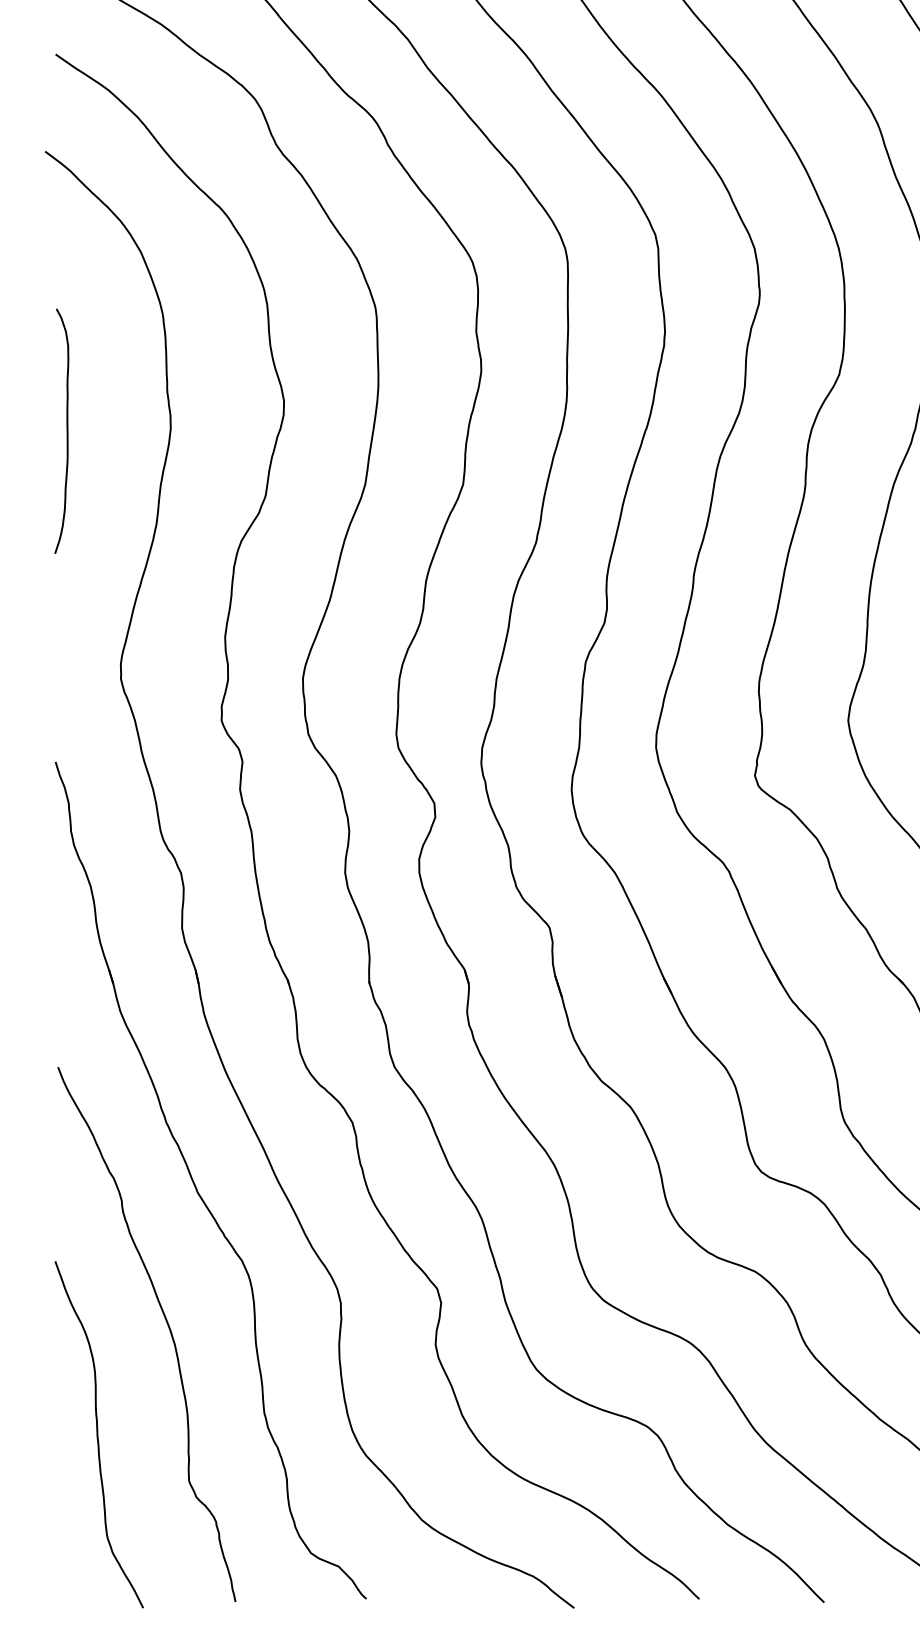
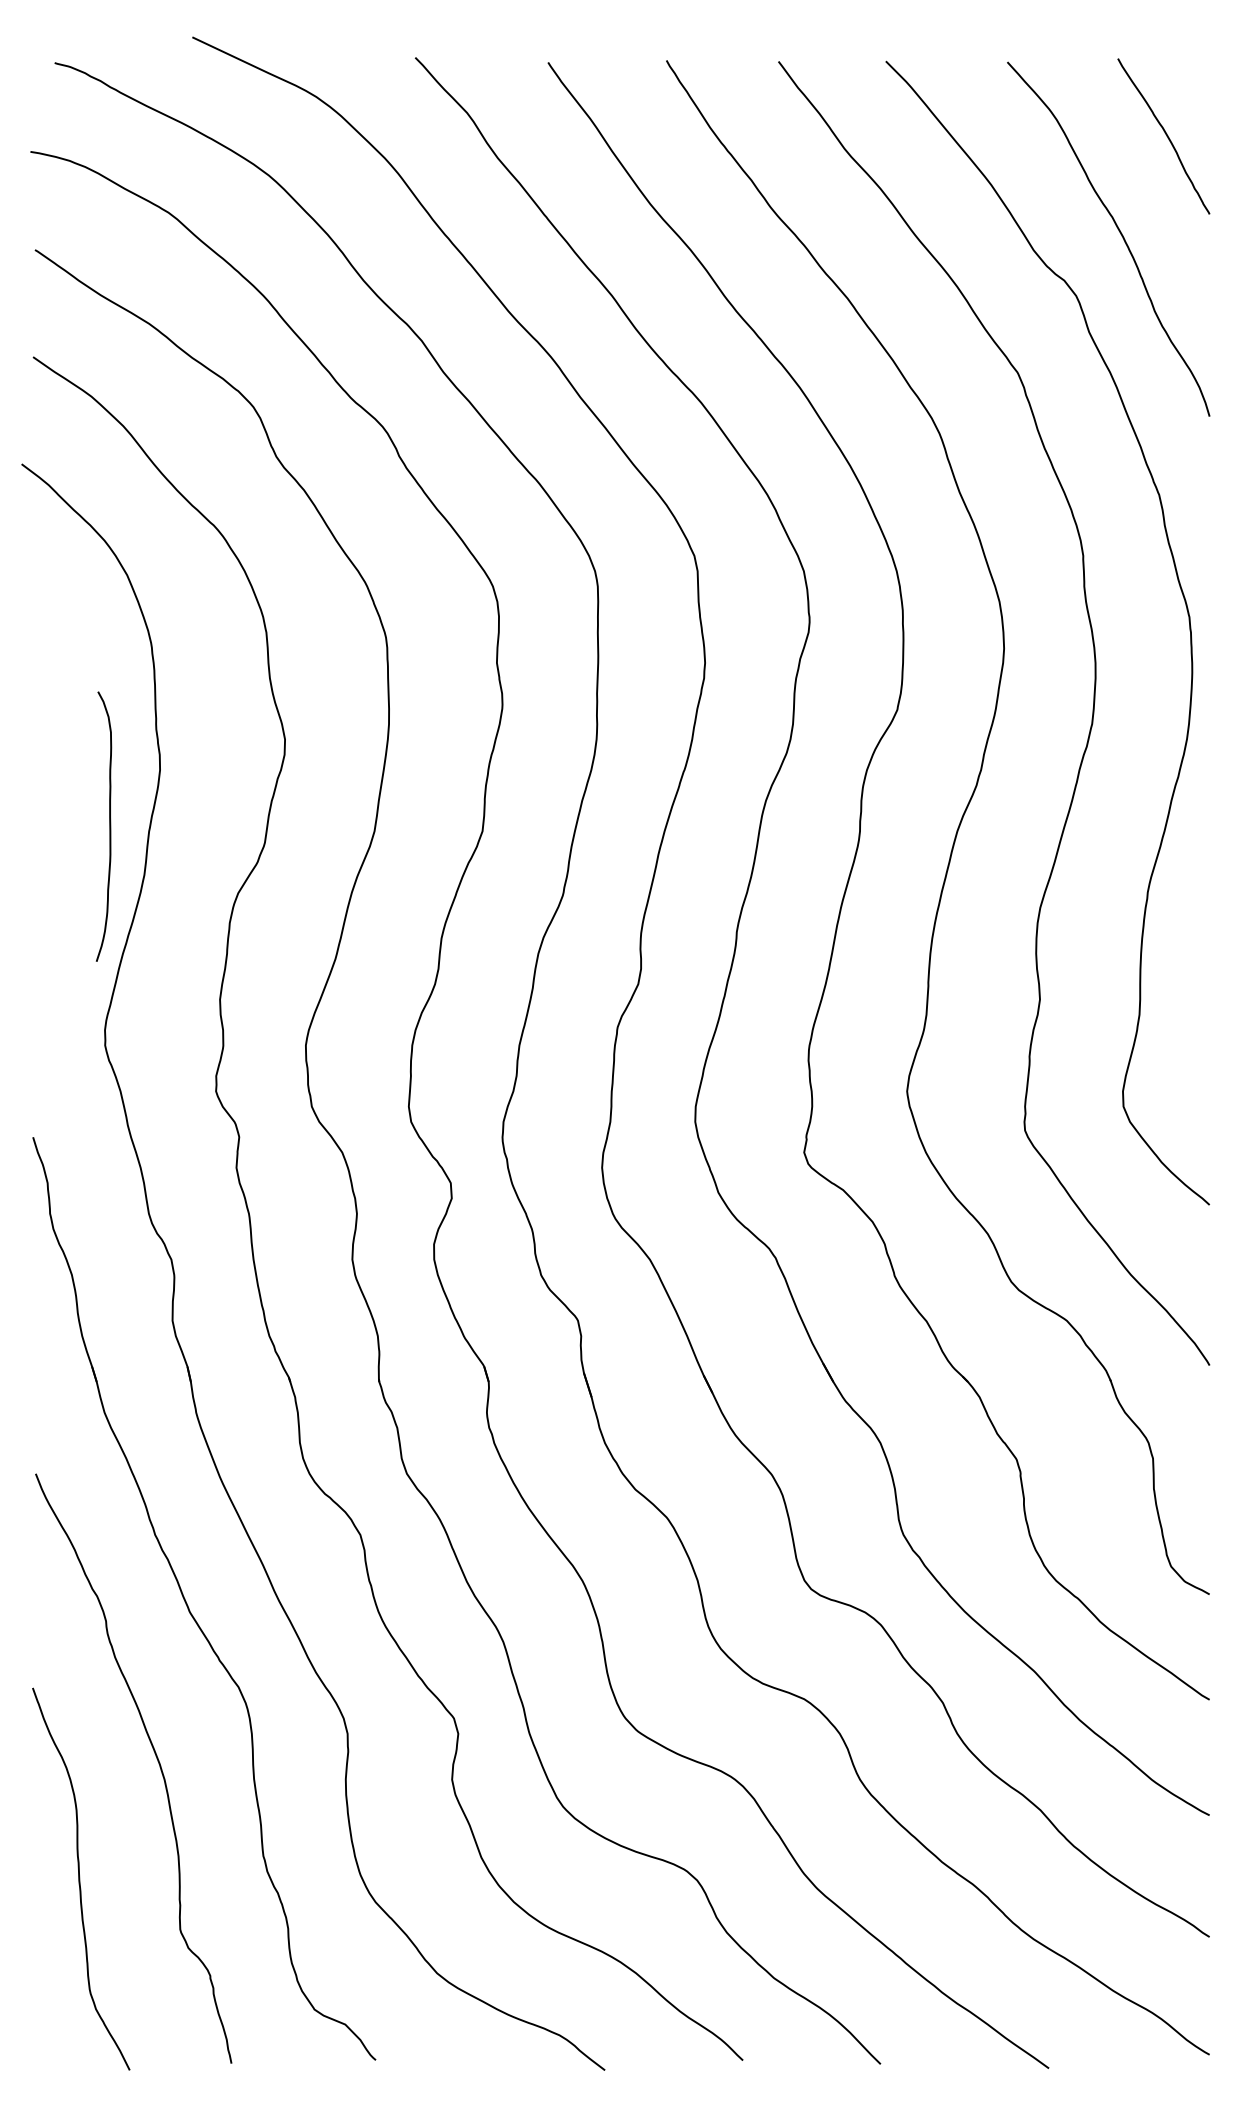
curve: (66, 431) -> (109, 826), moved

